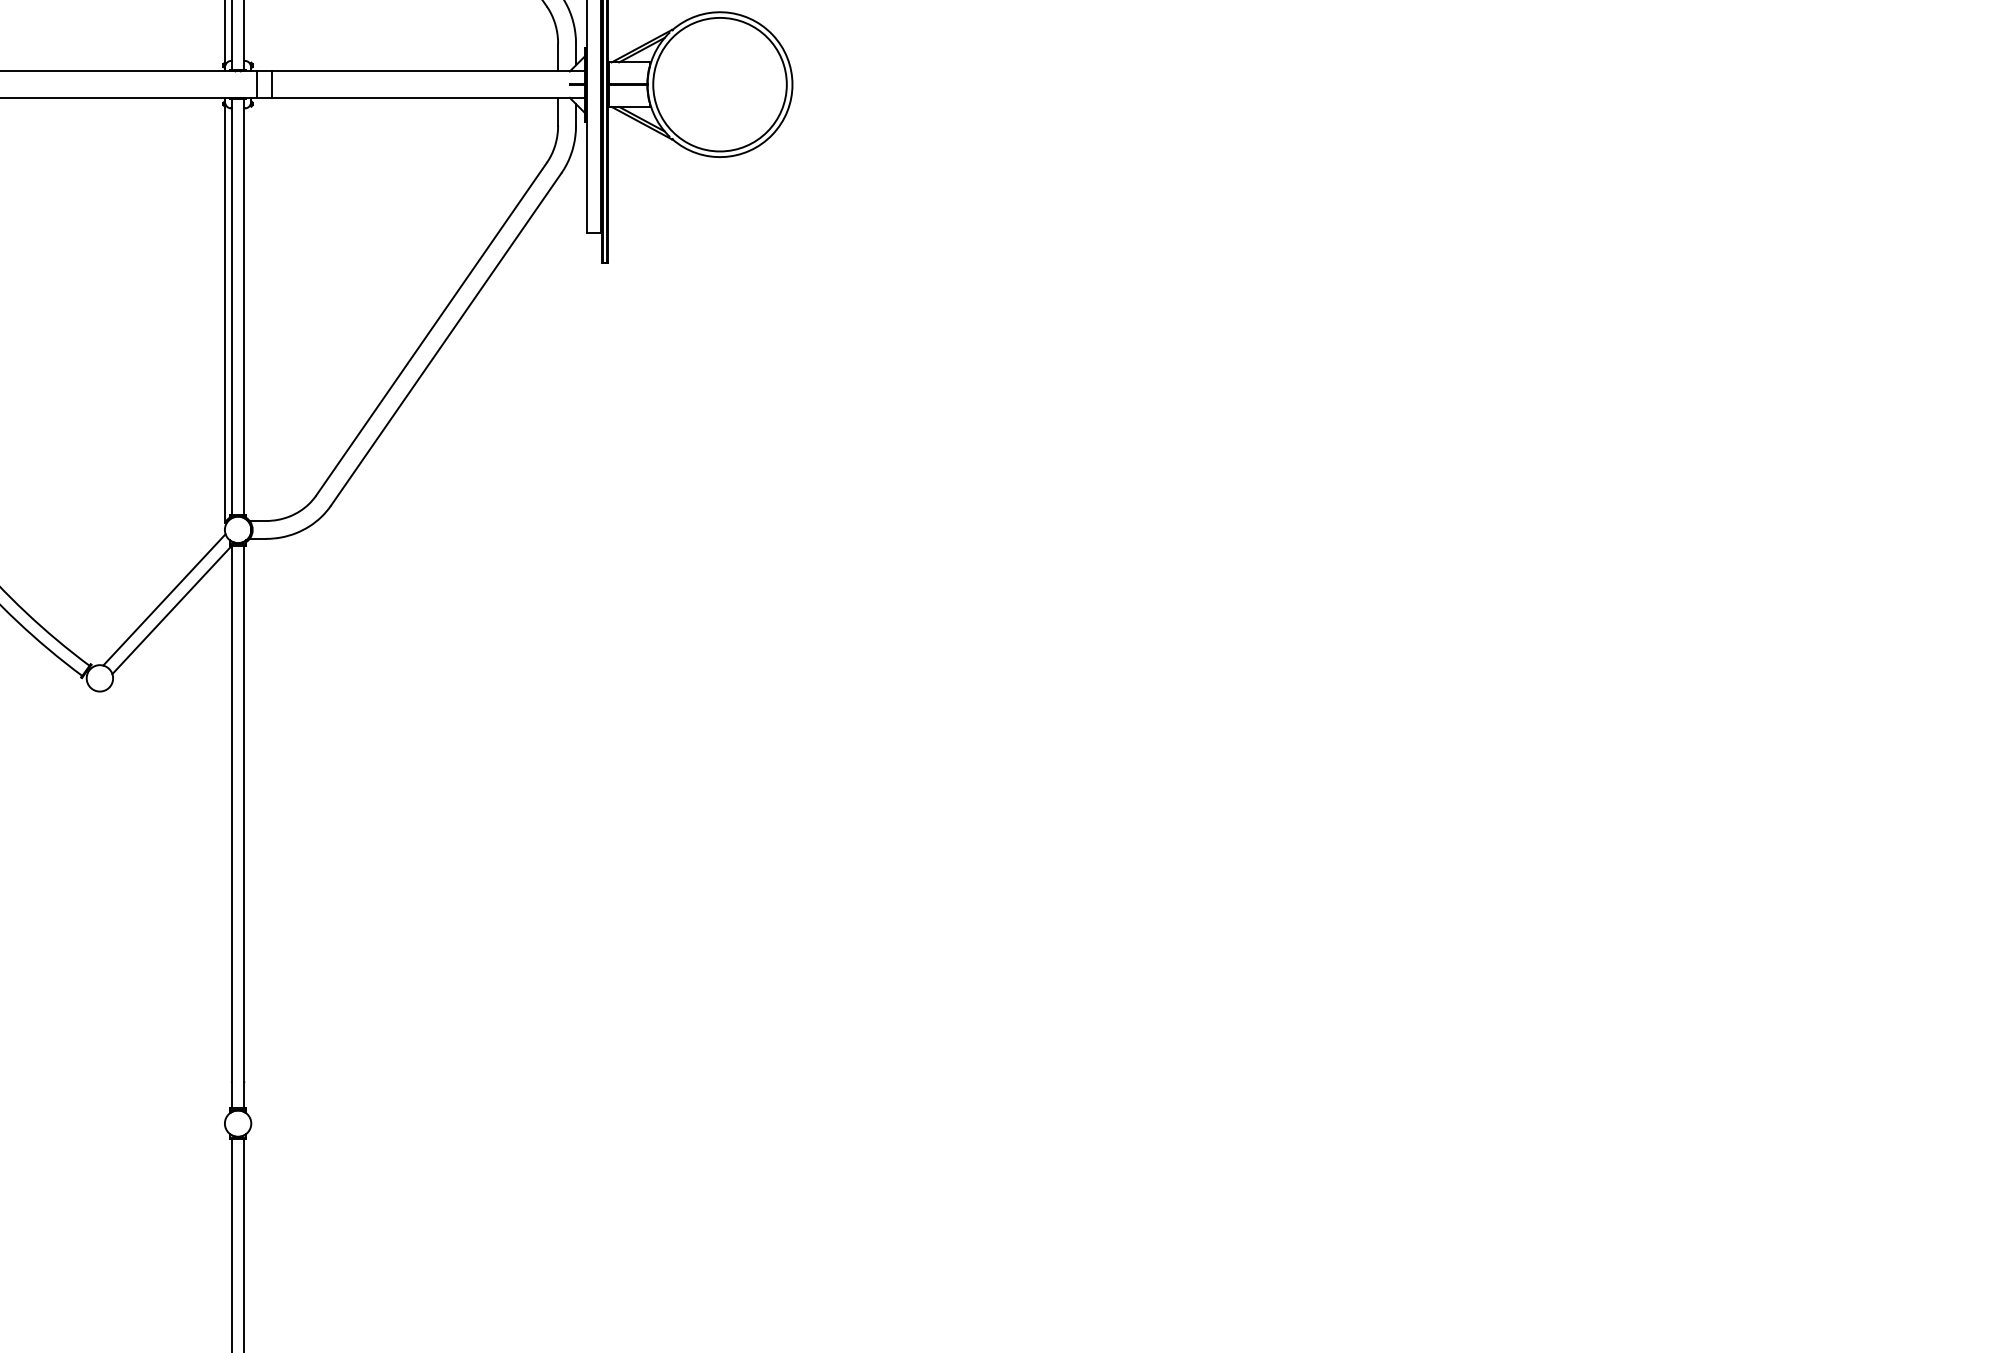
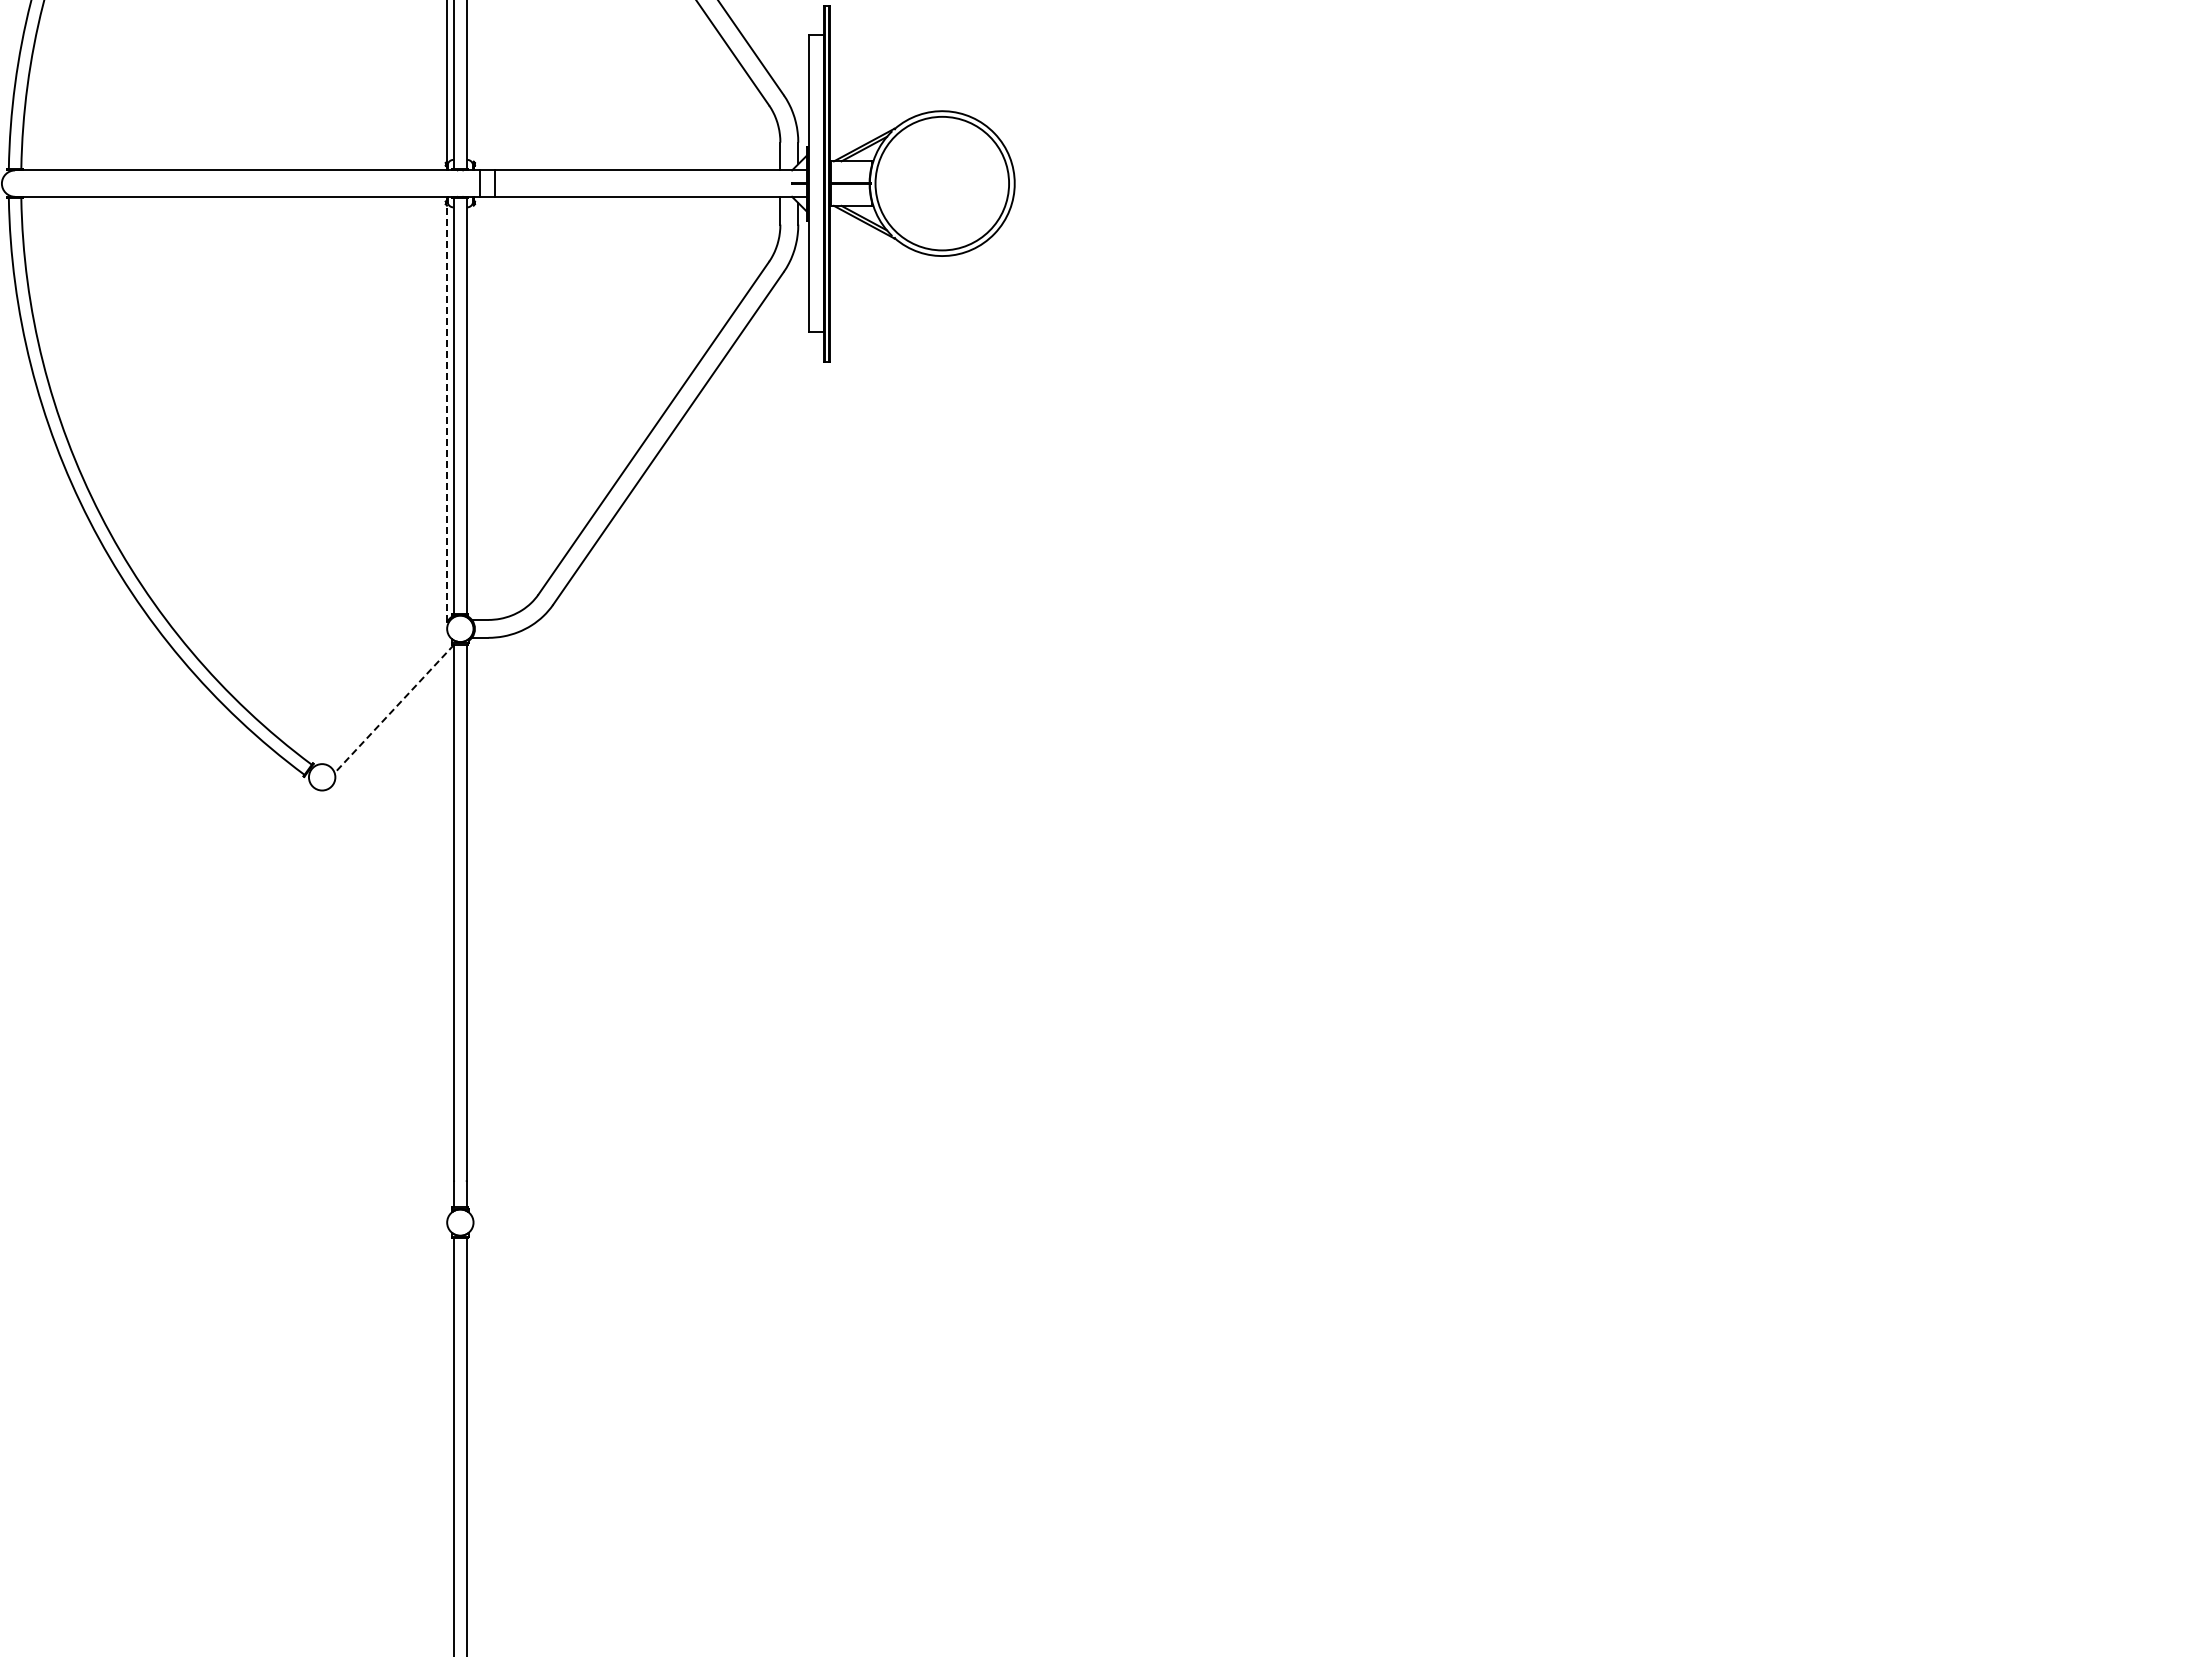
line: (225, 310) -> (447, 409), solid -> dashed
line: (164, 599) -> (386, 698), removed
line: (172, 609) -> (394, 708), solid -> dashed

